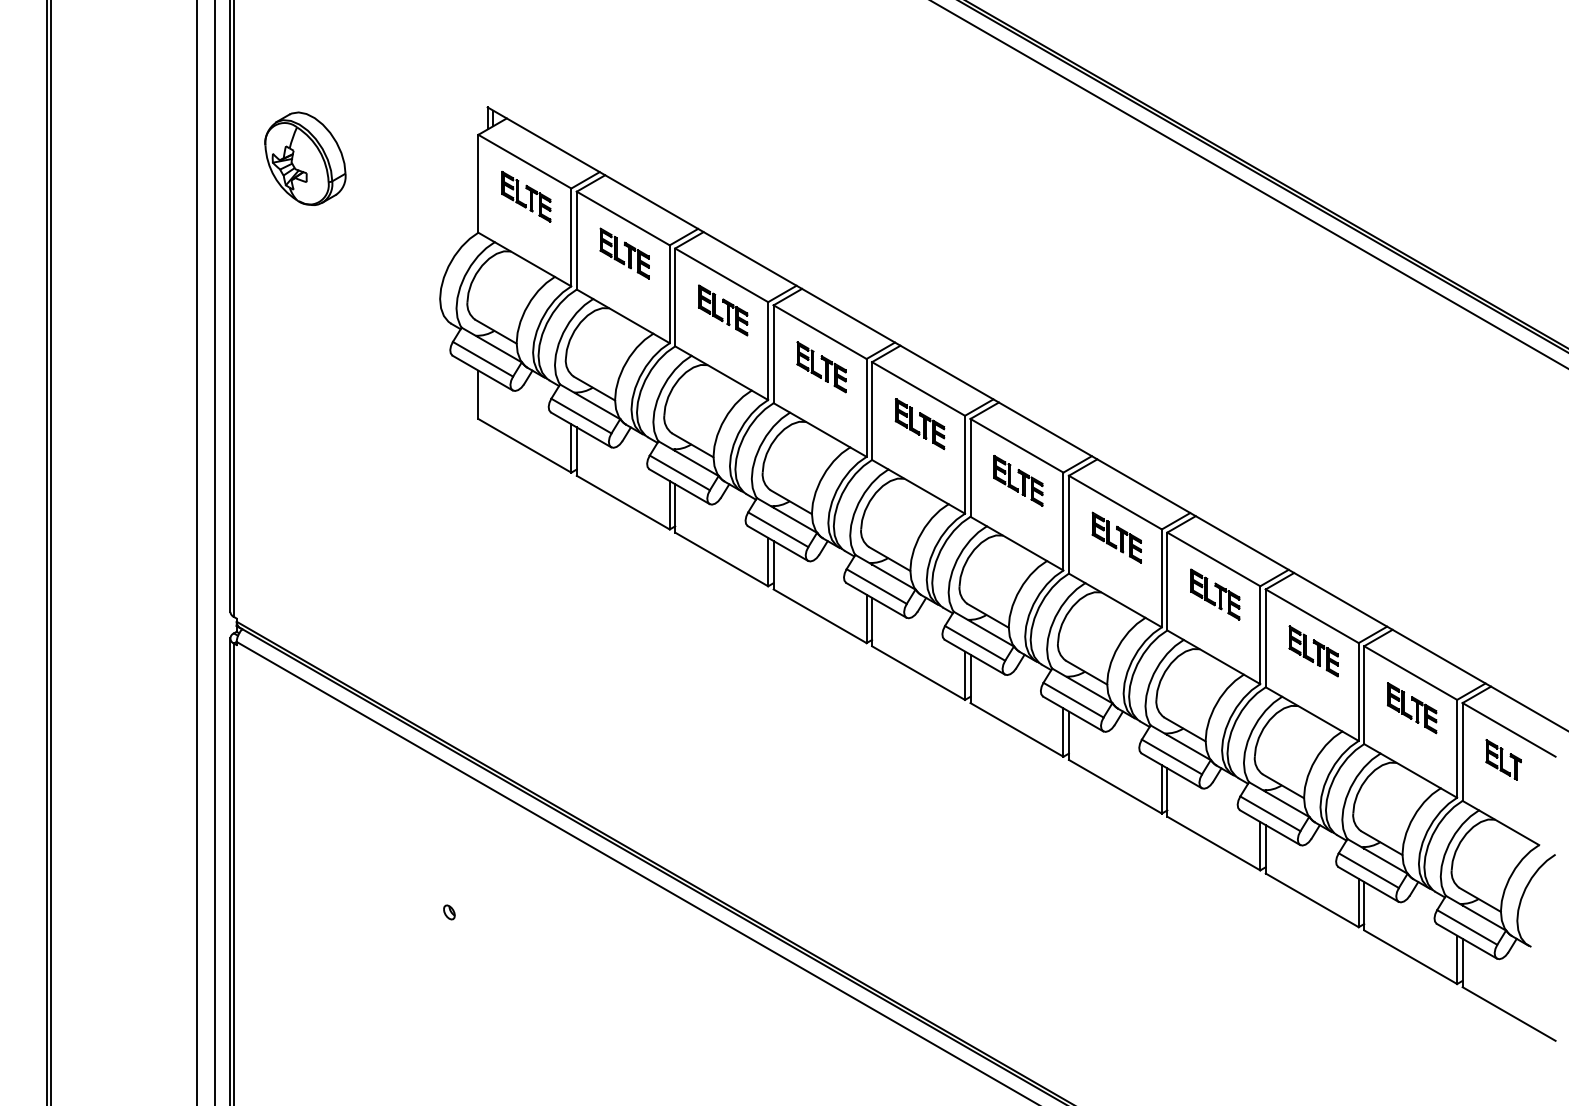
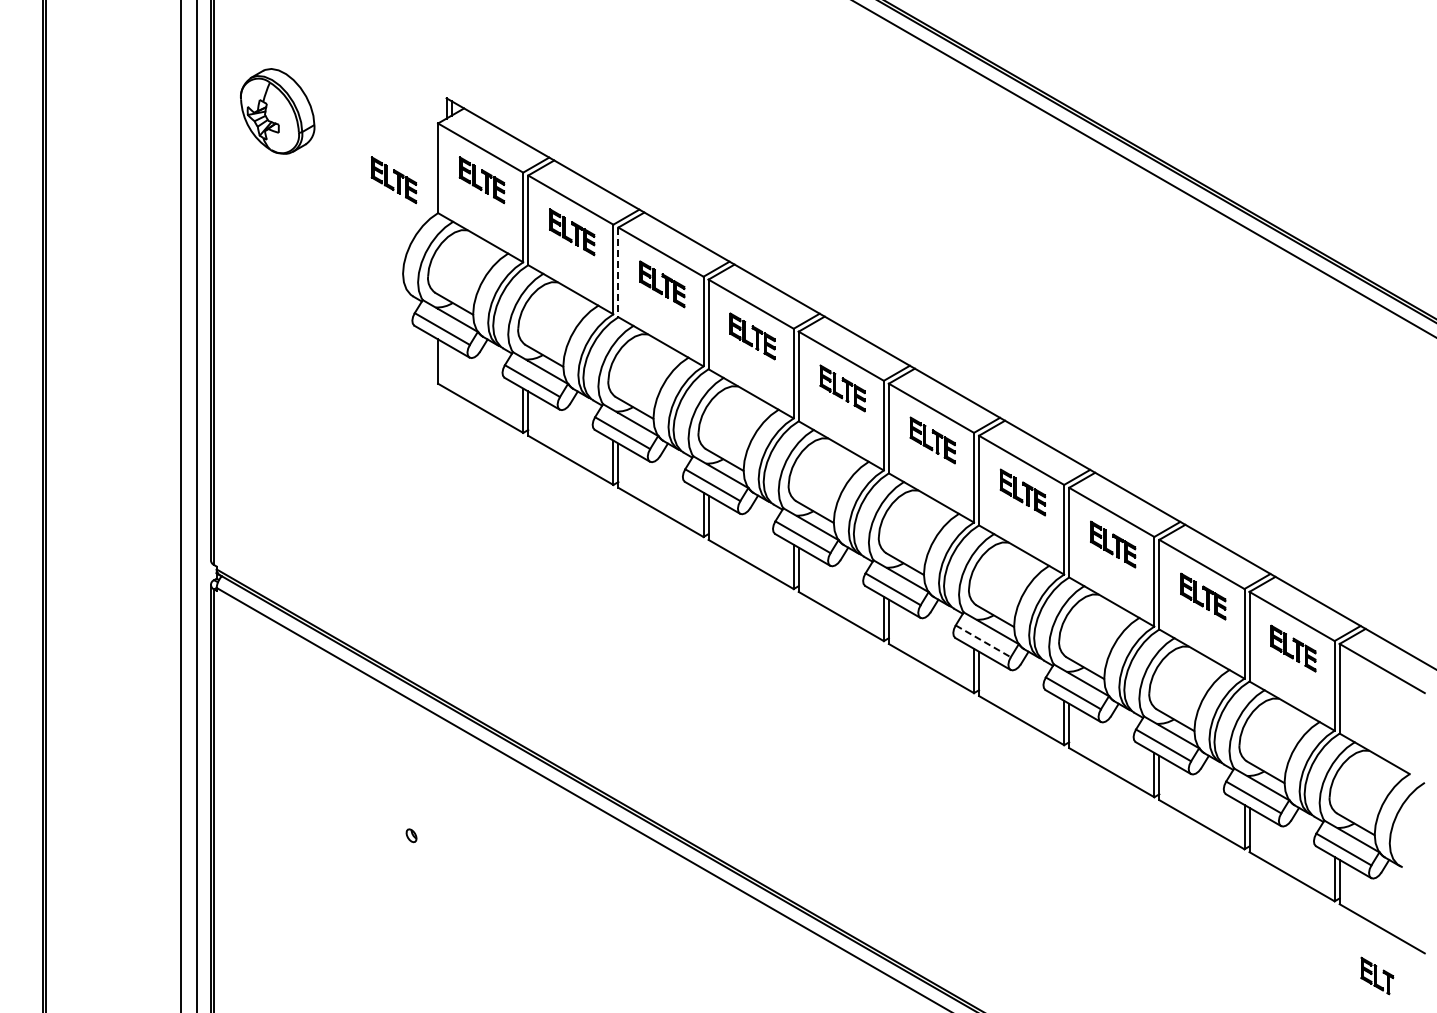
part: (305, 158) -> (277, 111), moved
part: (429, 197) -> (393, 180), added
line: (675, 297) -> (618, 272), solid -> dashed
line: (1073, 700) -> (983, 641), solid -> dashed
part: (1503, 759) -> (1377, 975), moved

